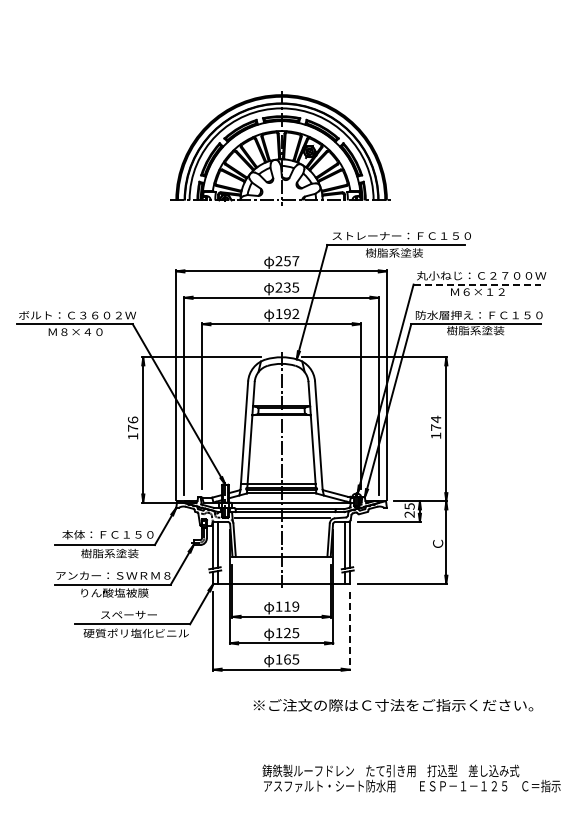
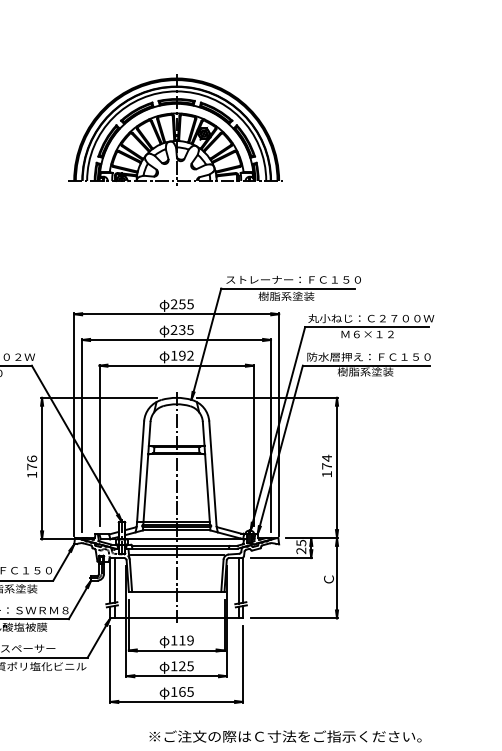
part: (280, 148) -> (175, 130), moved
text: (295, 261) -> (190, 304), 257 -> 255
line: (477, 284) -> (367, 327), dashed -> solid
line: (349, 631) -> (242, 664), dashed -> solid

